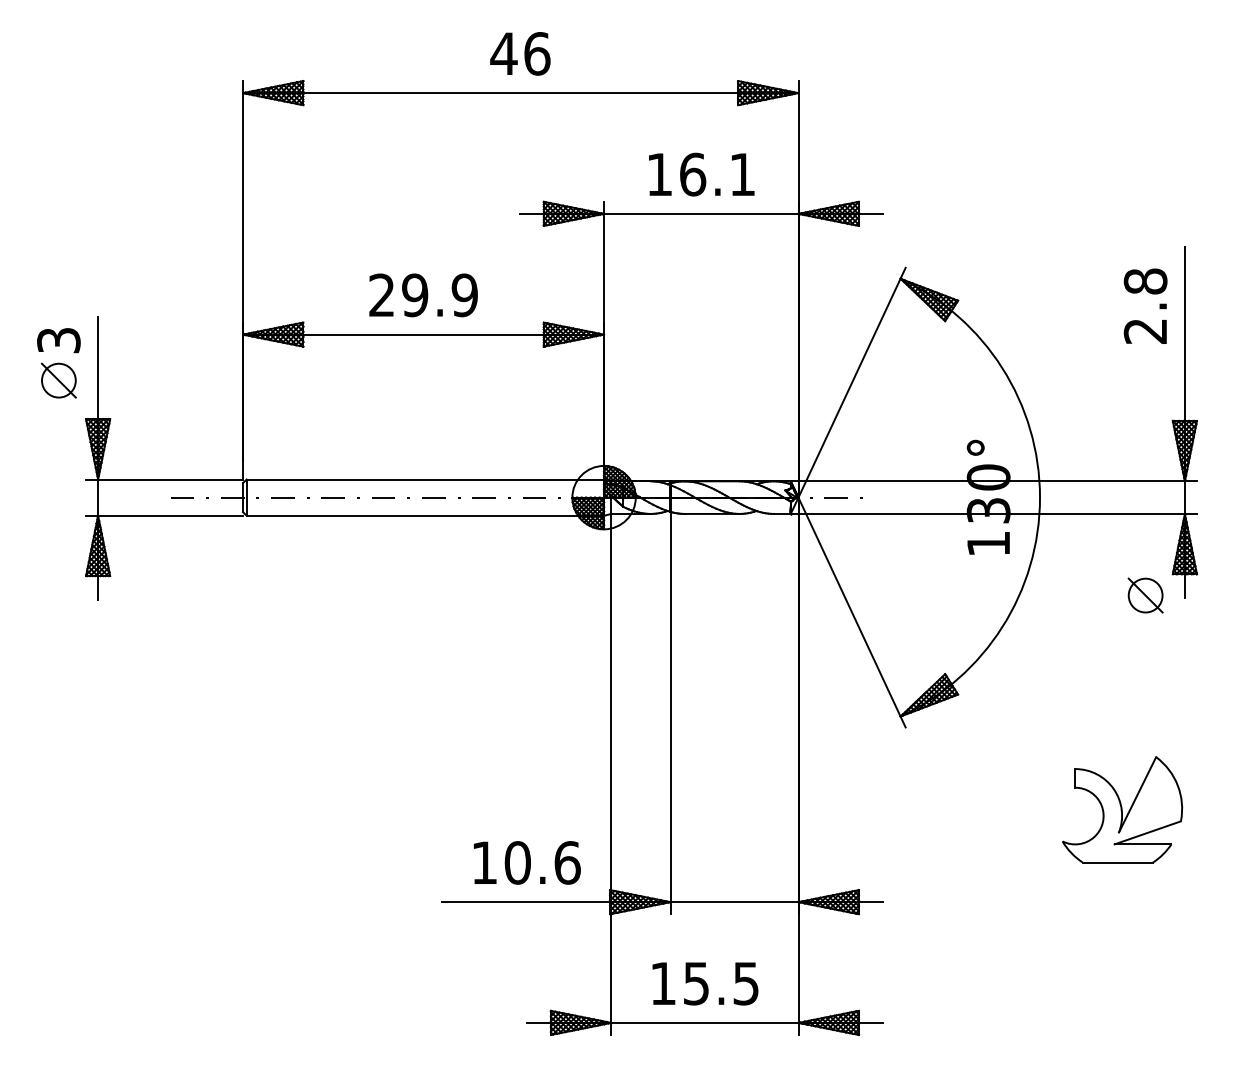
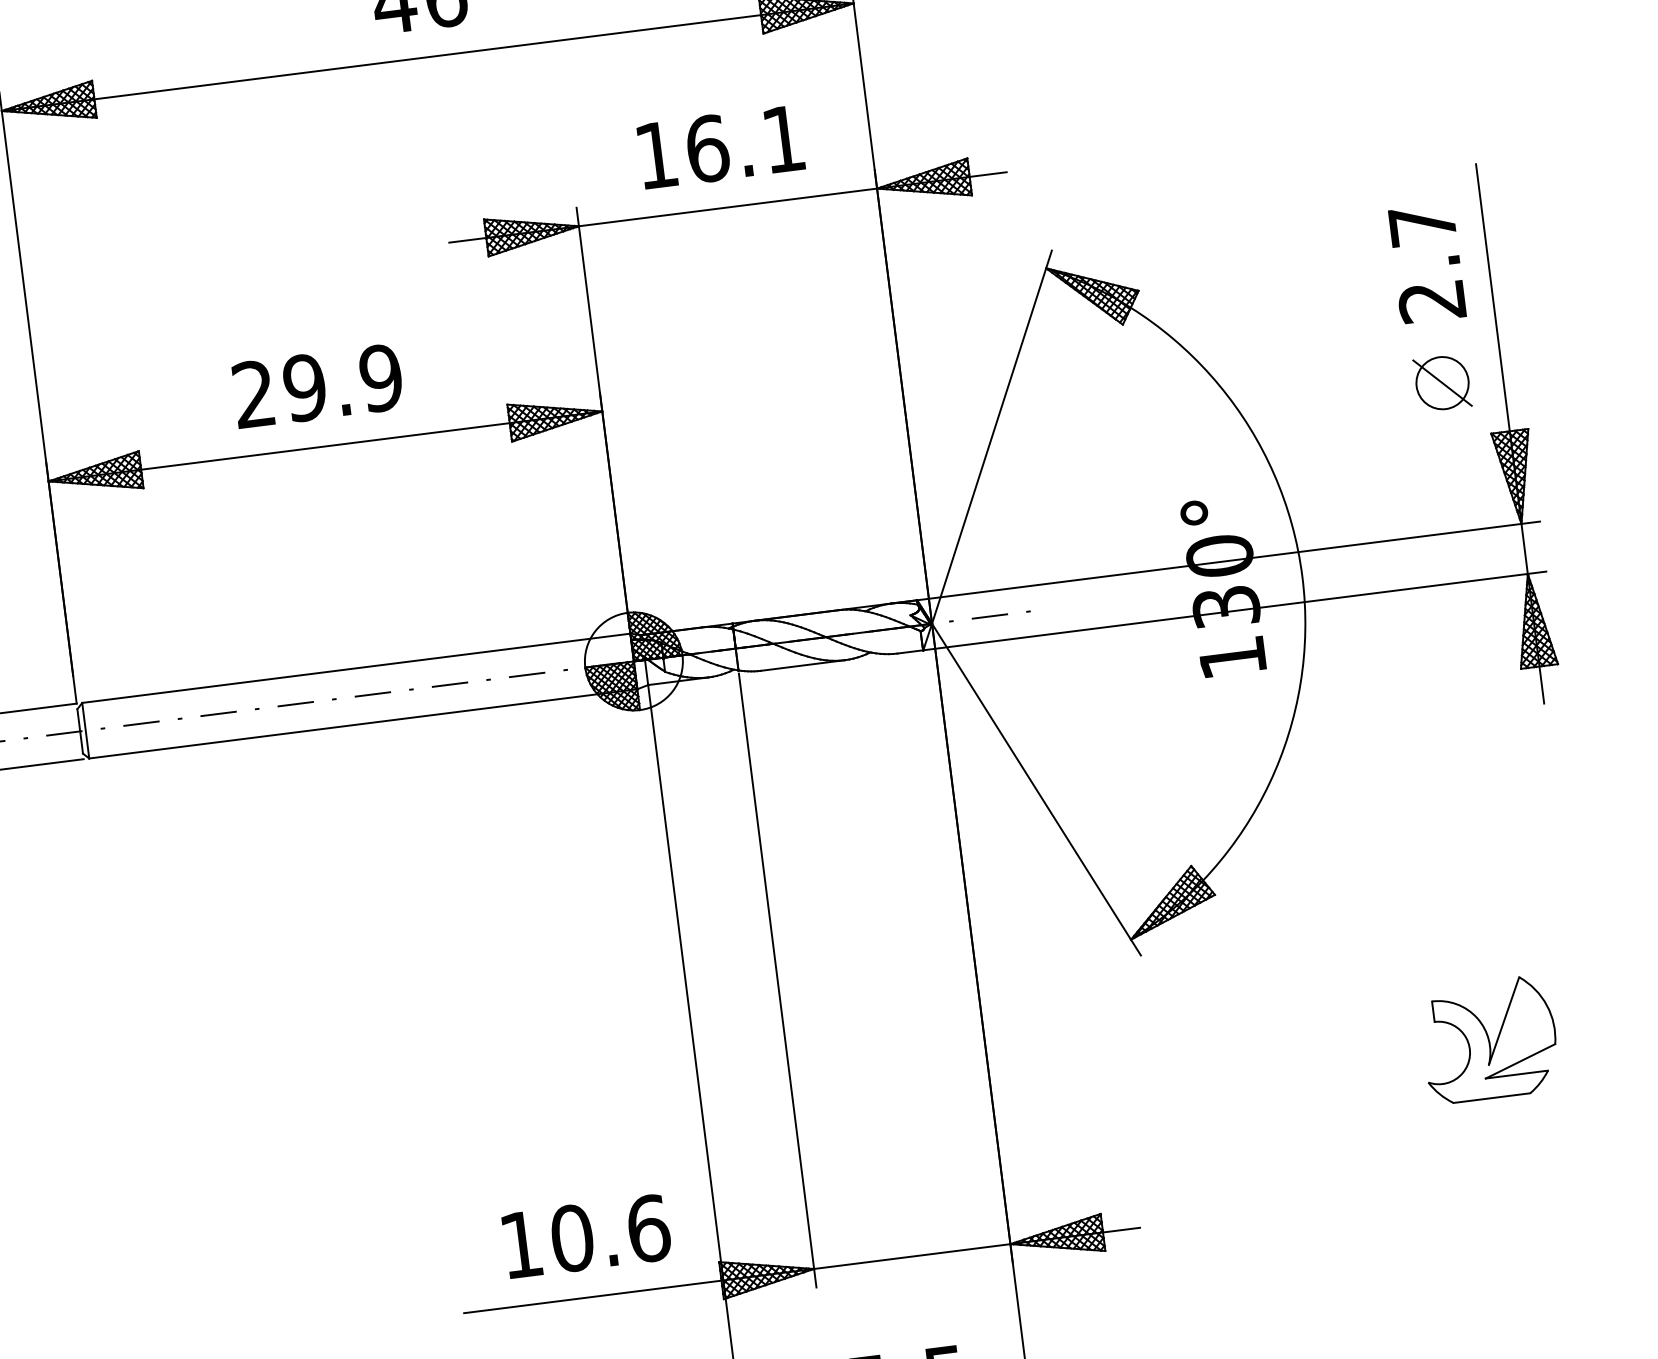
text: (1145, 281) -> (1422, 225), 2.8 -> 2.7
part: (1145, 595) -> (1442, 383), moved
part: (1122, 809) -> (1489, 1039), size x0.71

